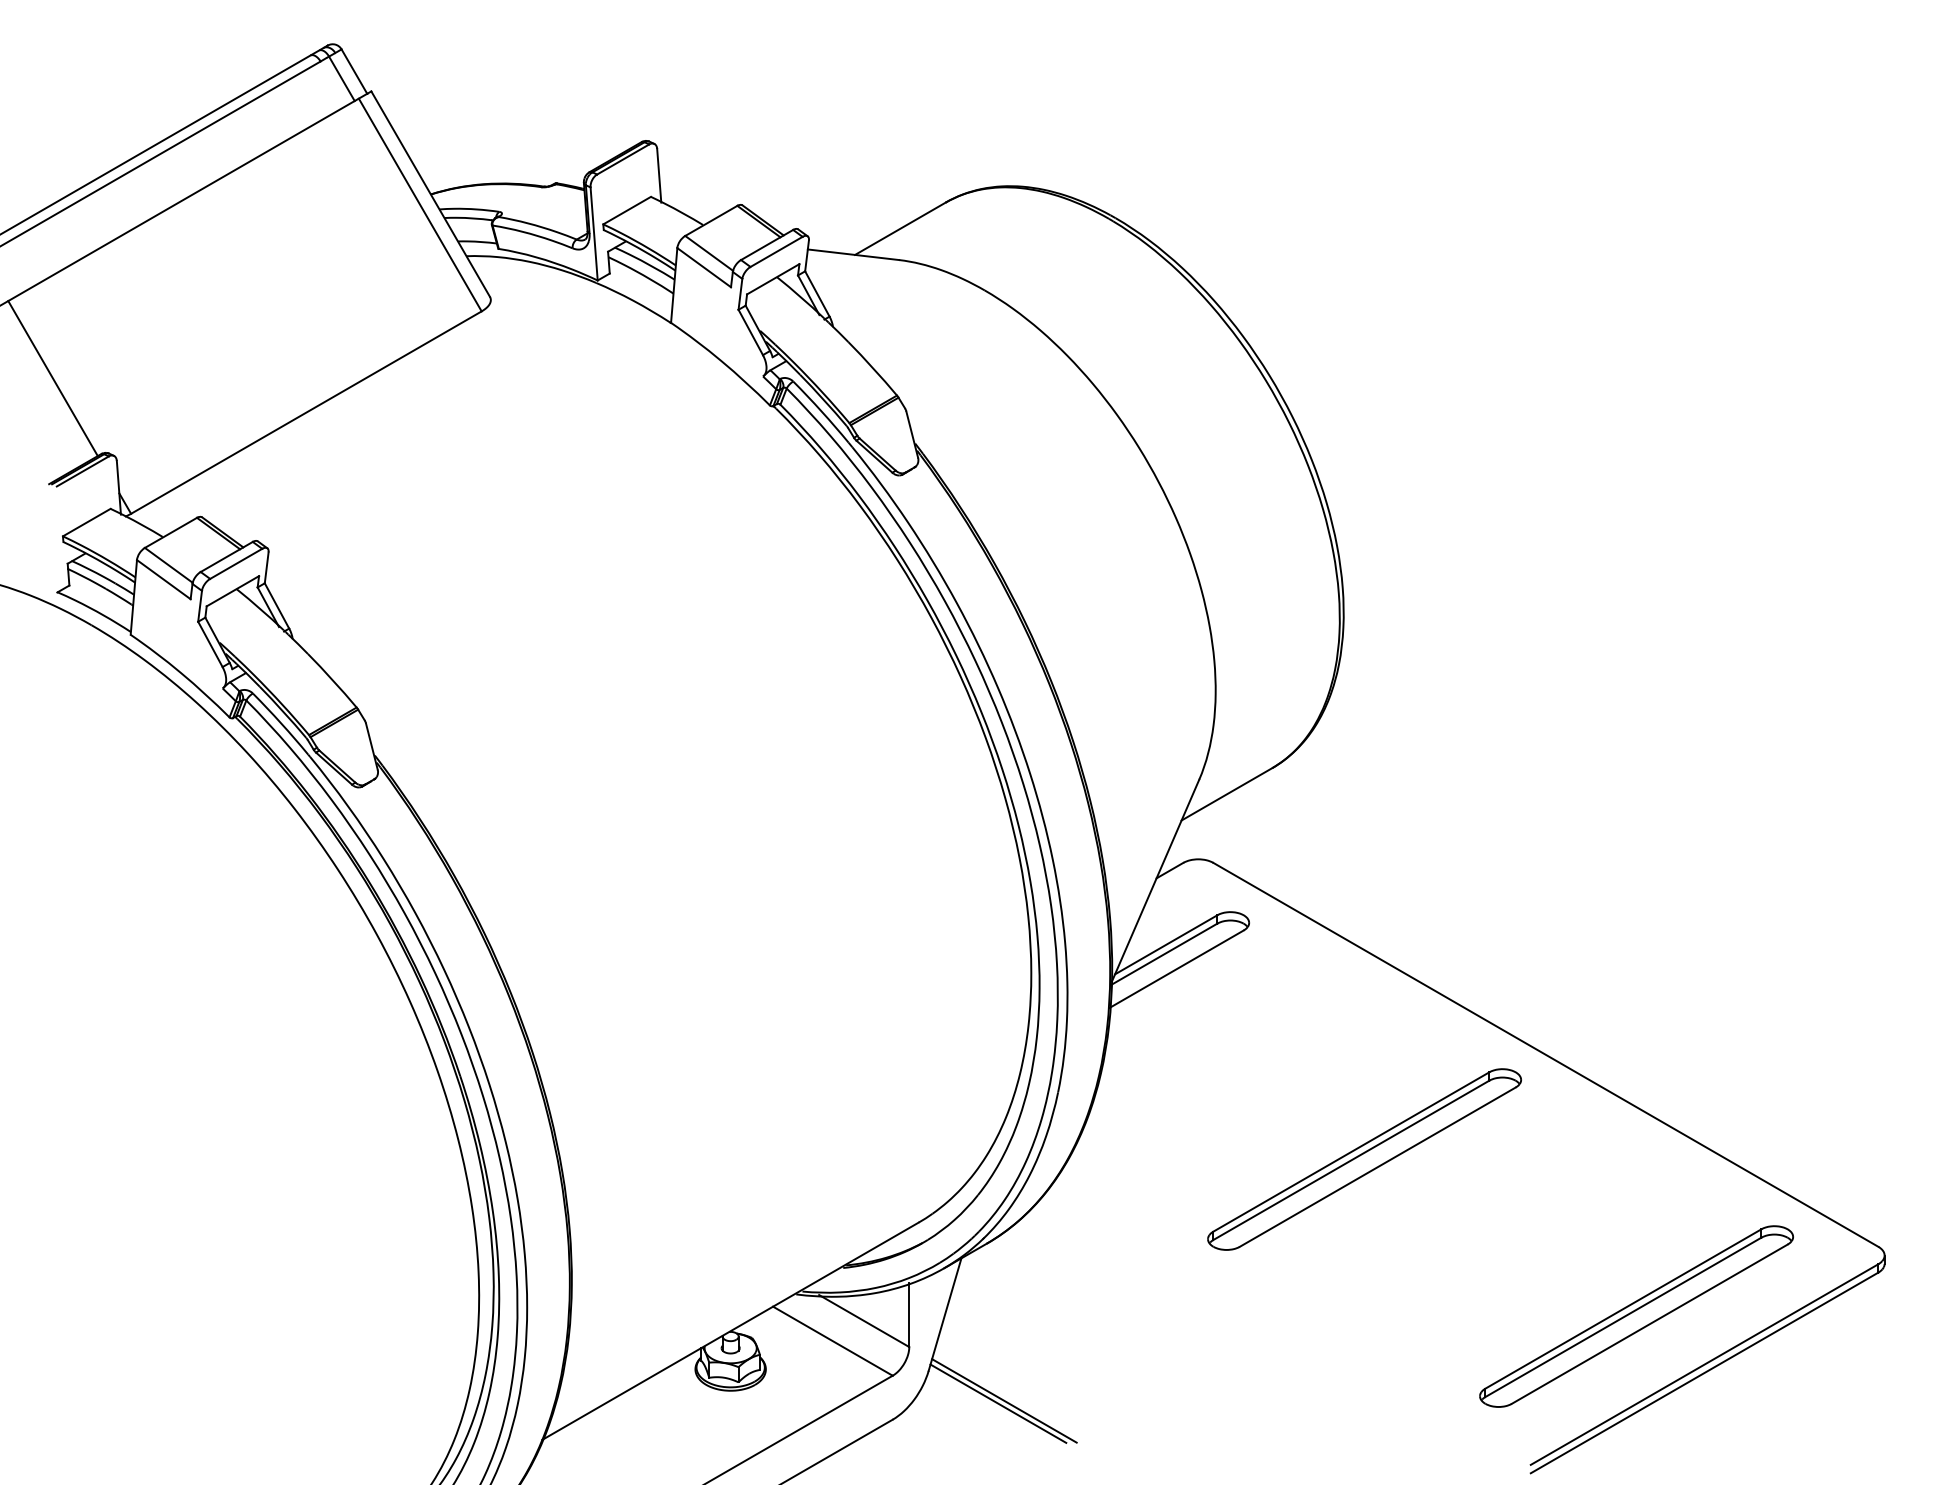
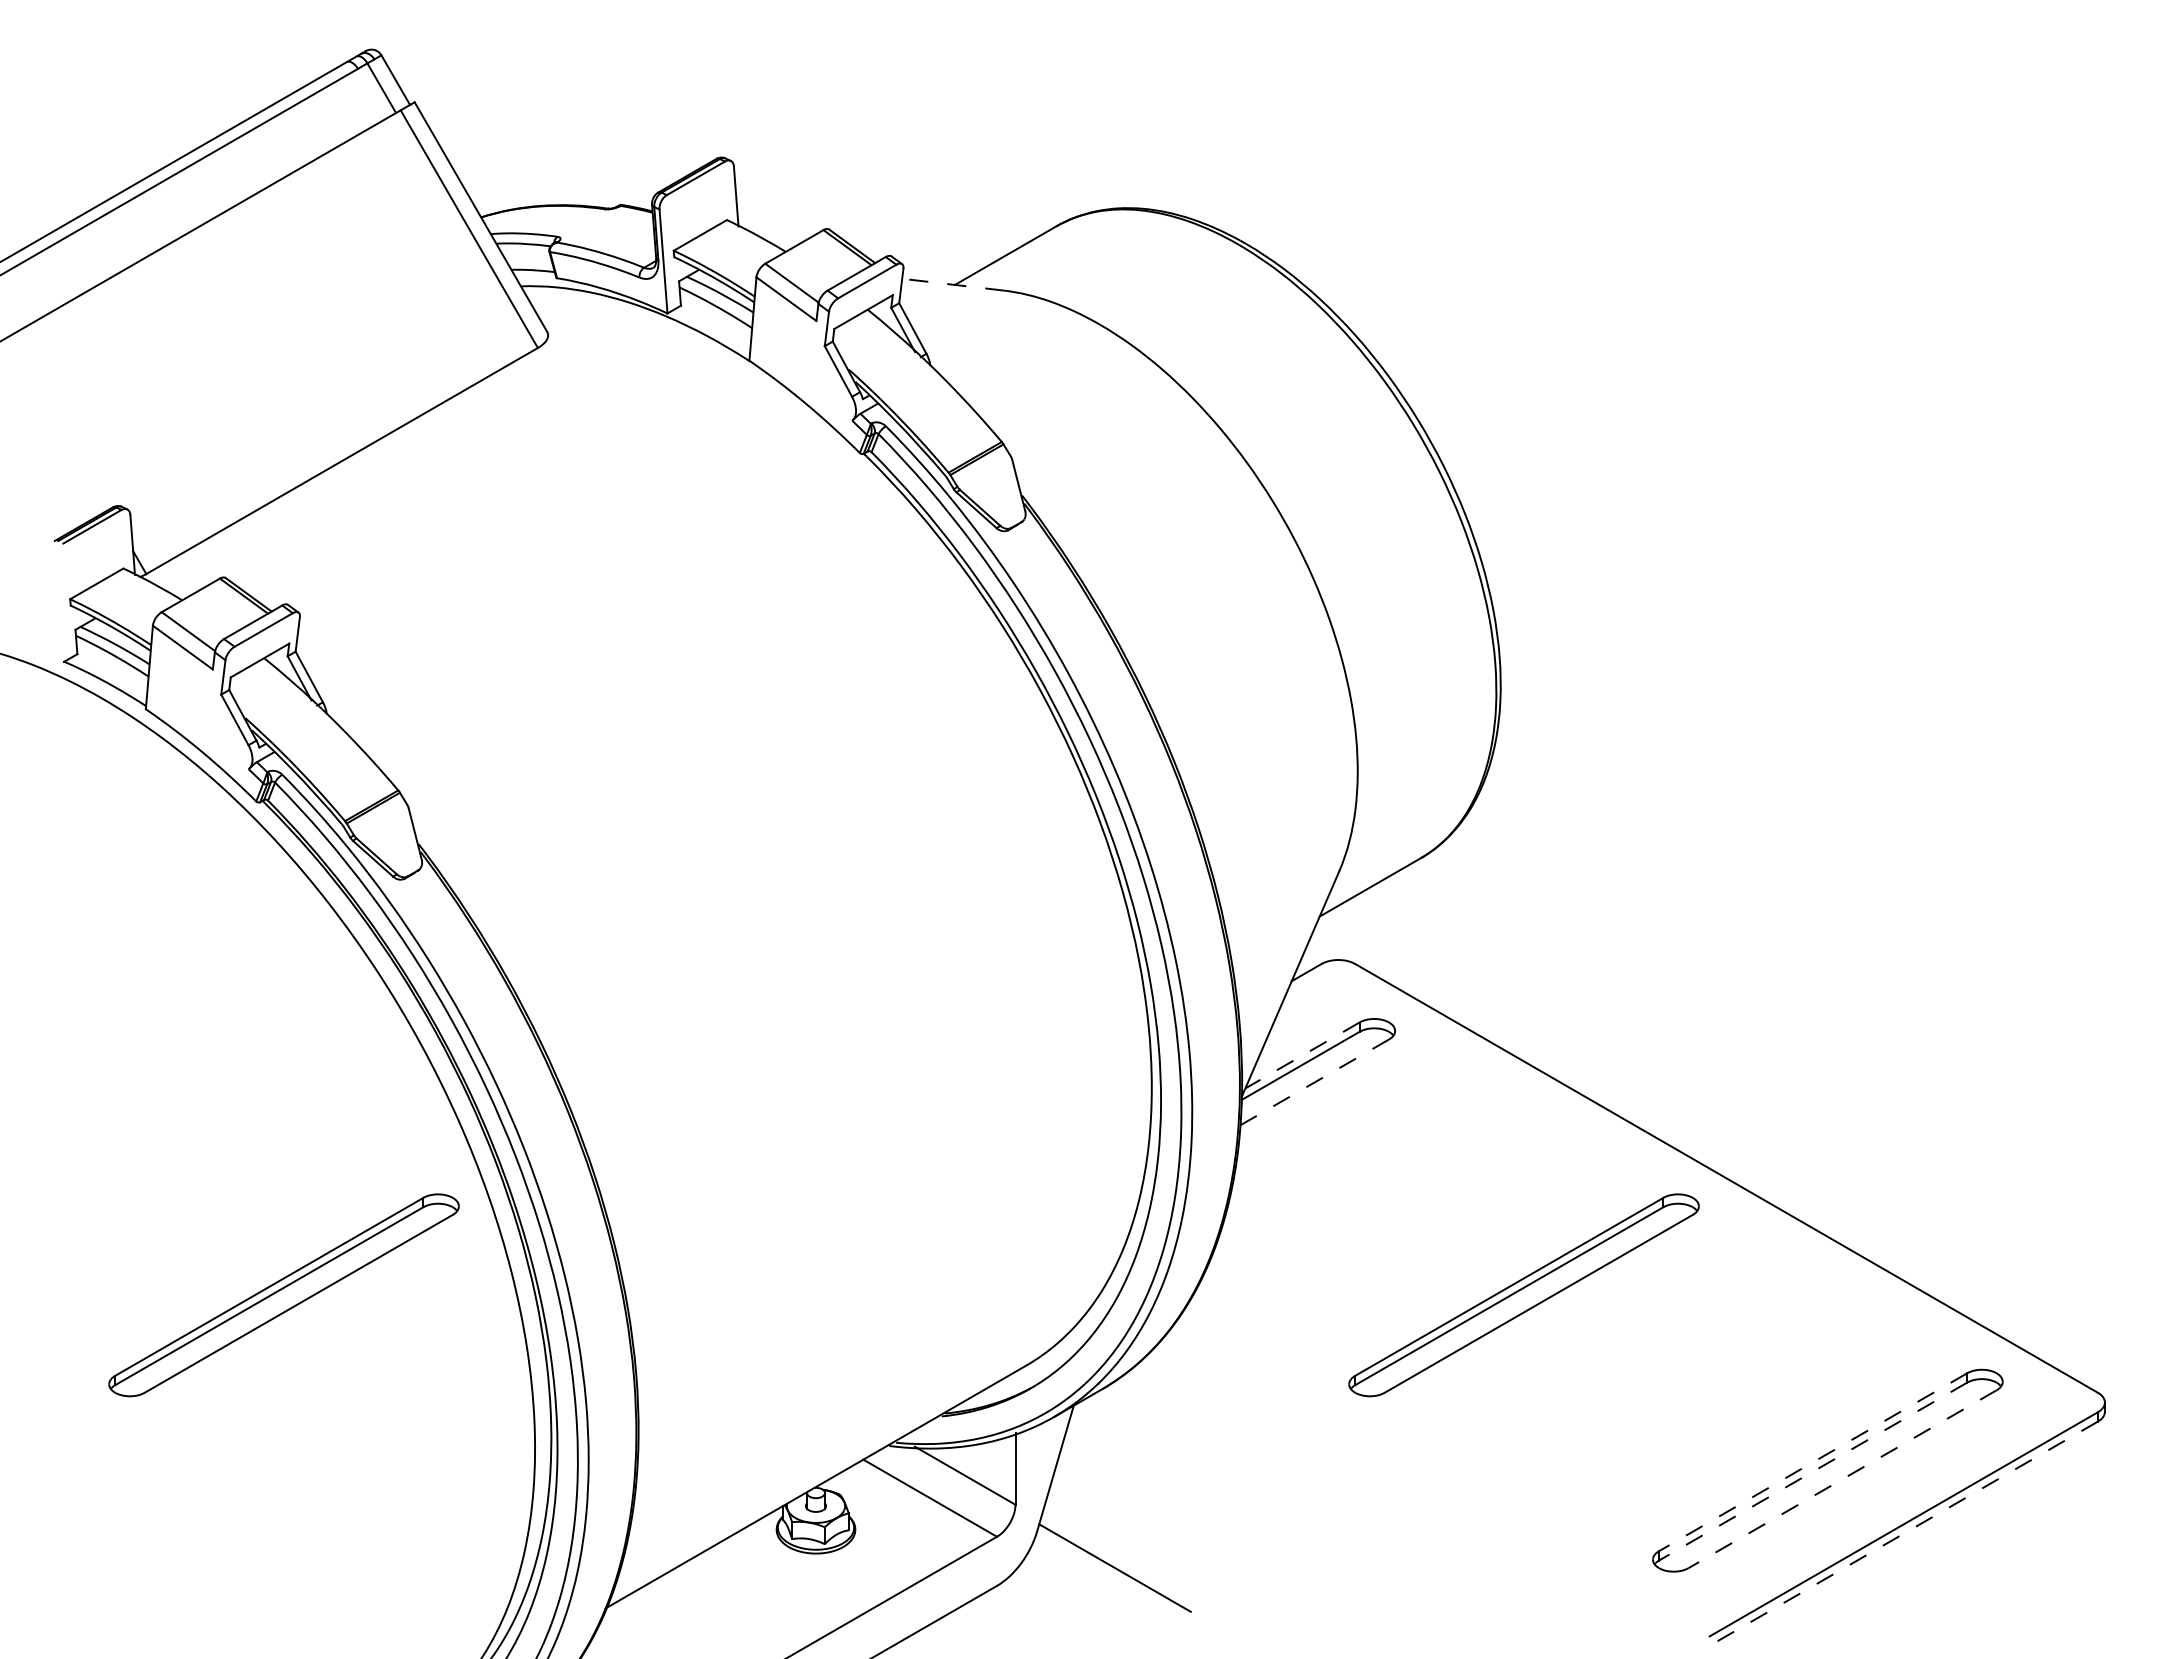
line: (852, 254) -> (952, 284), solid -> dashed
line: (53, 378) -> (59, 422), removed
line: (1166, 944) -> (1302, 1055), solid -> dashed
line: (1176, 969) -> (1314, 1082), solid -> dashed
part: (253, 1159) -> (283, 1295), added
line: (1623, 1309) -> (1813, 1462), solid -> dashed
line: (1623, 1317) -> (1813, 1471), solid -> dashed
line: (1649, 1324) -> (1842, 1479), solid -> dashed
line: (1704, 1372) -> (1903, 1533), solid -> dashed
line: (1004, 1400) -> (1121, 1564), removed

